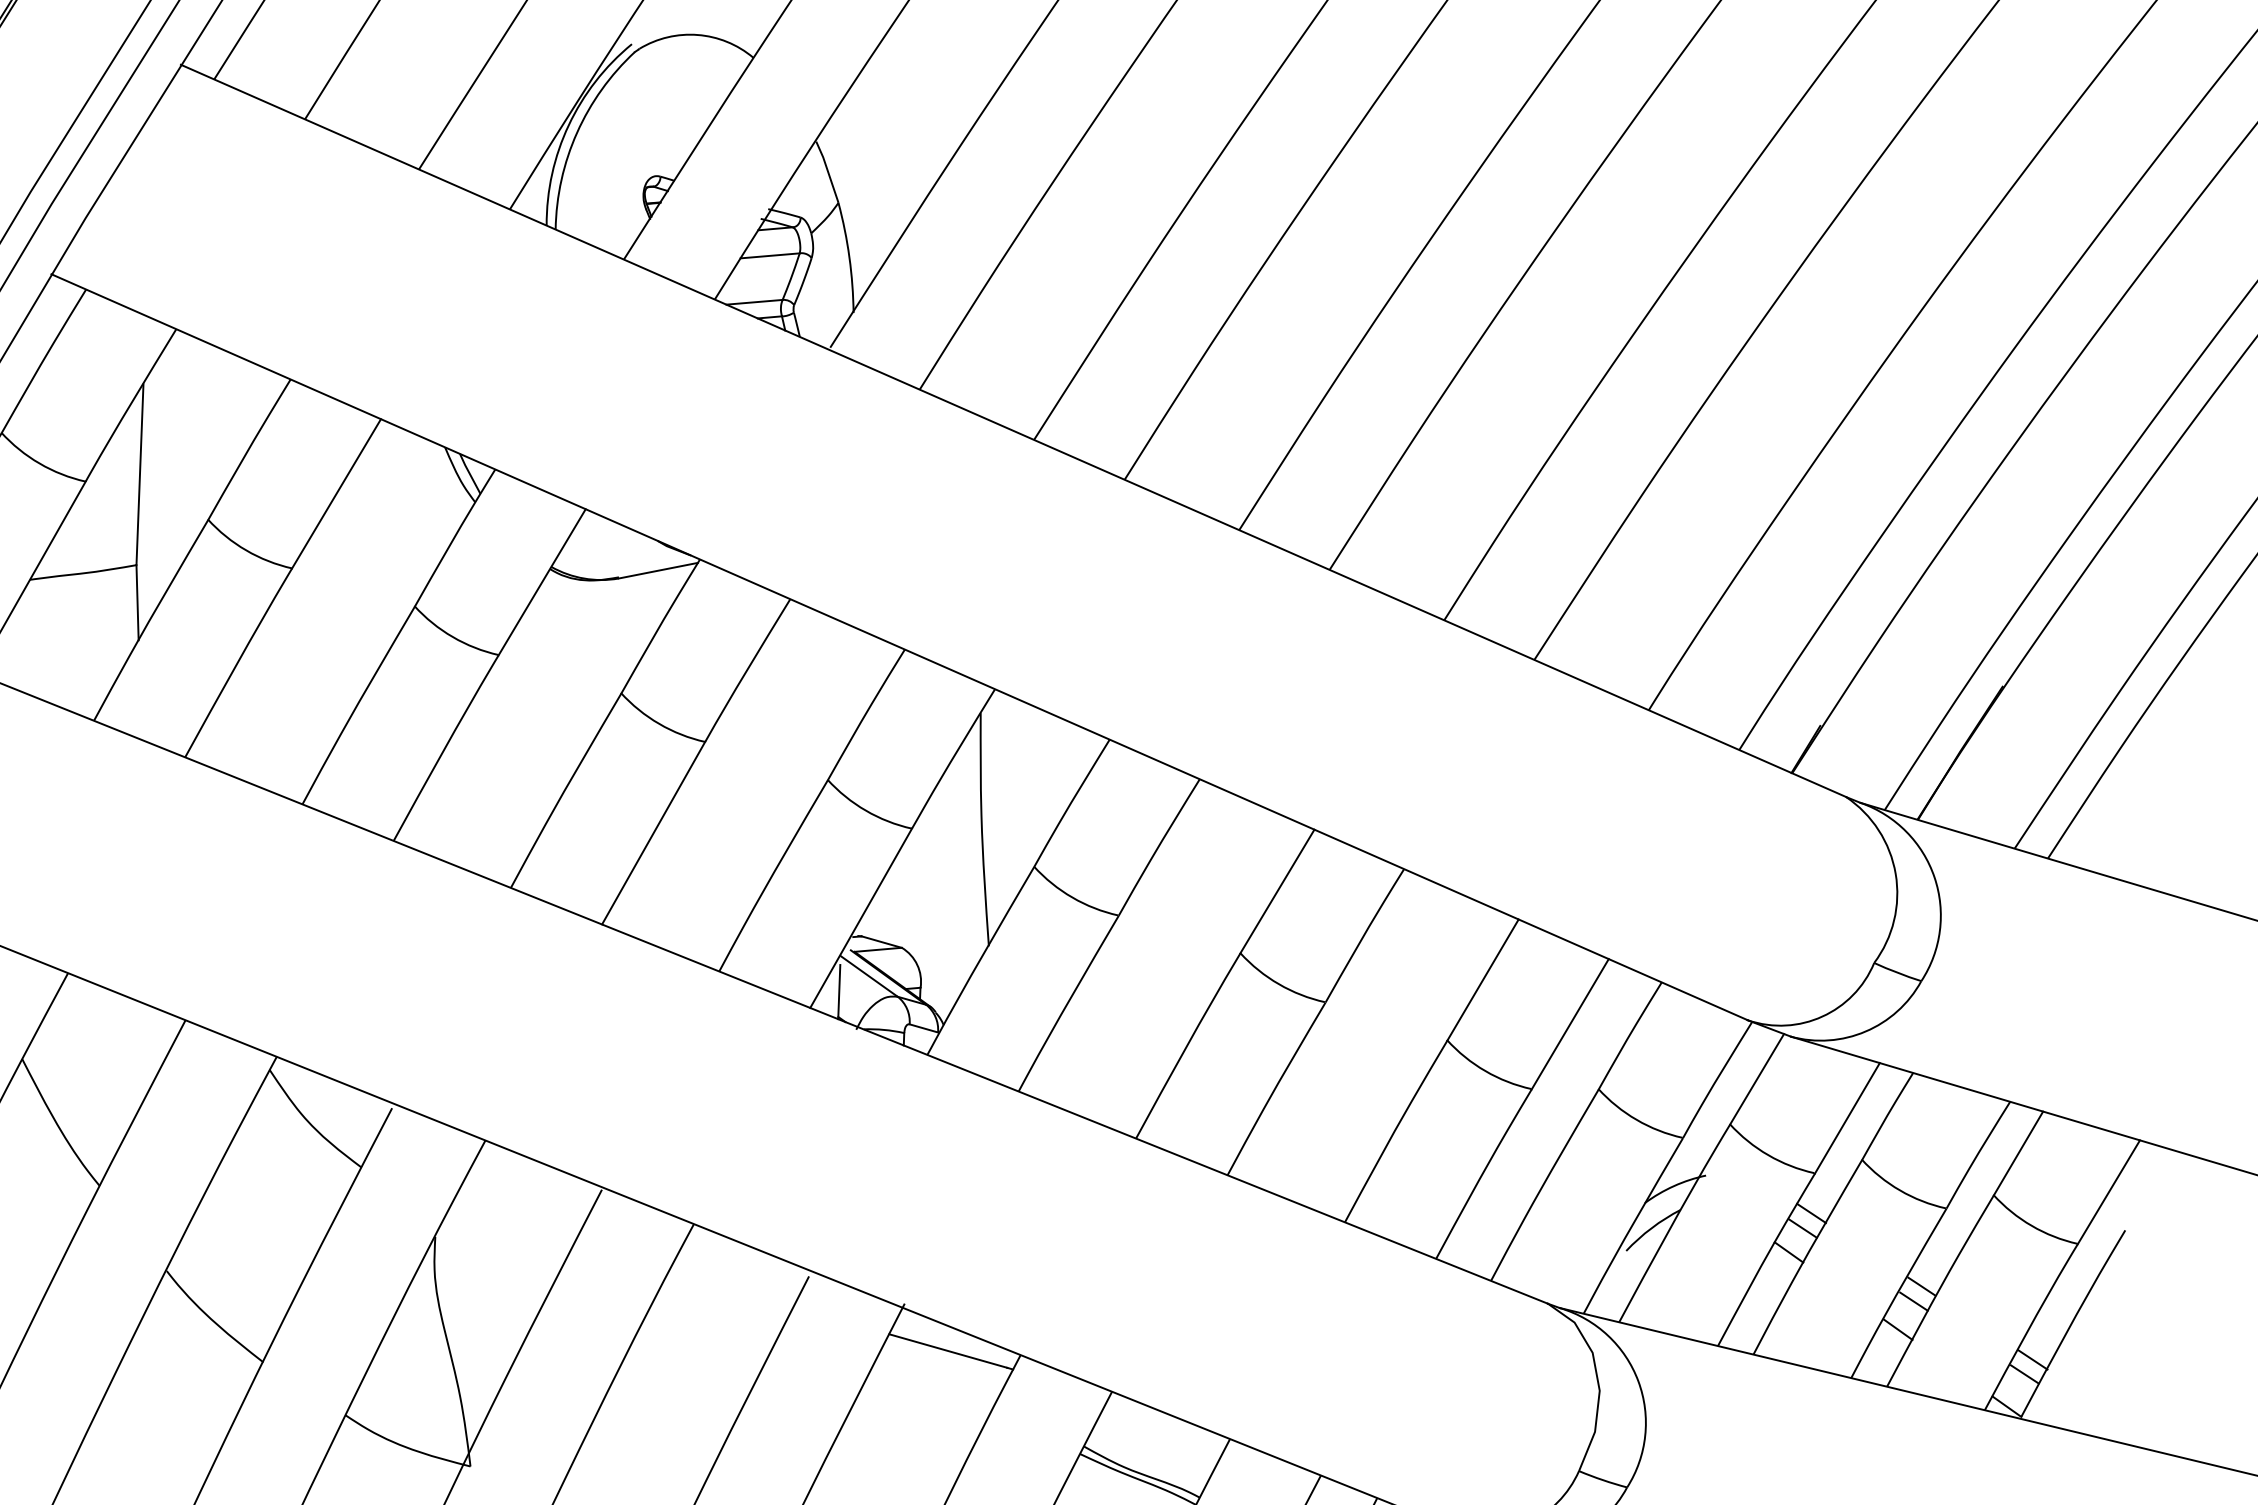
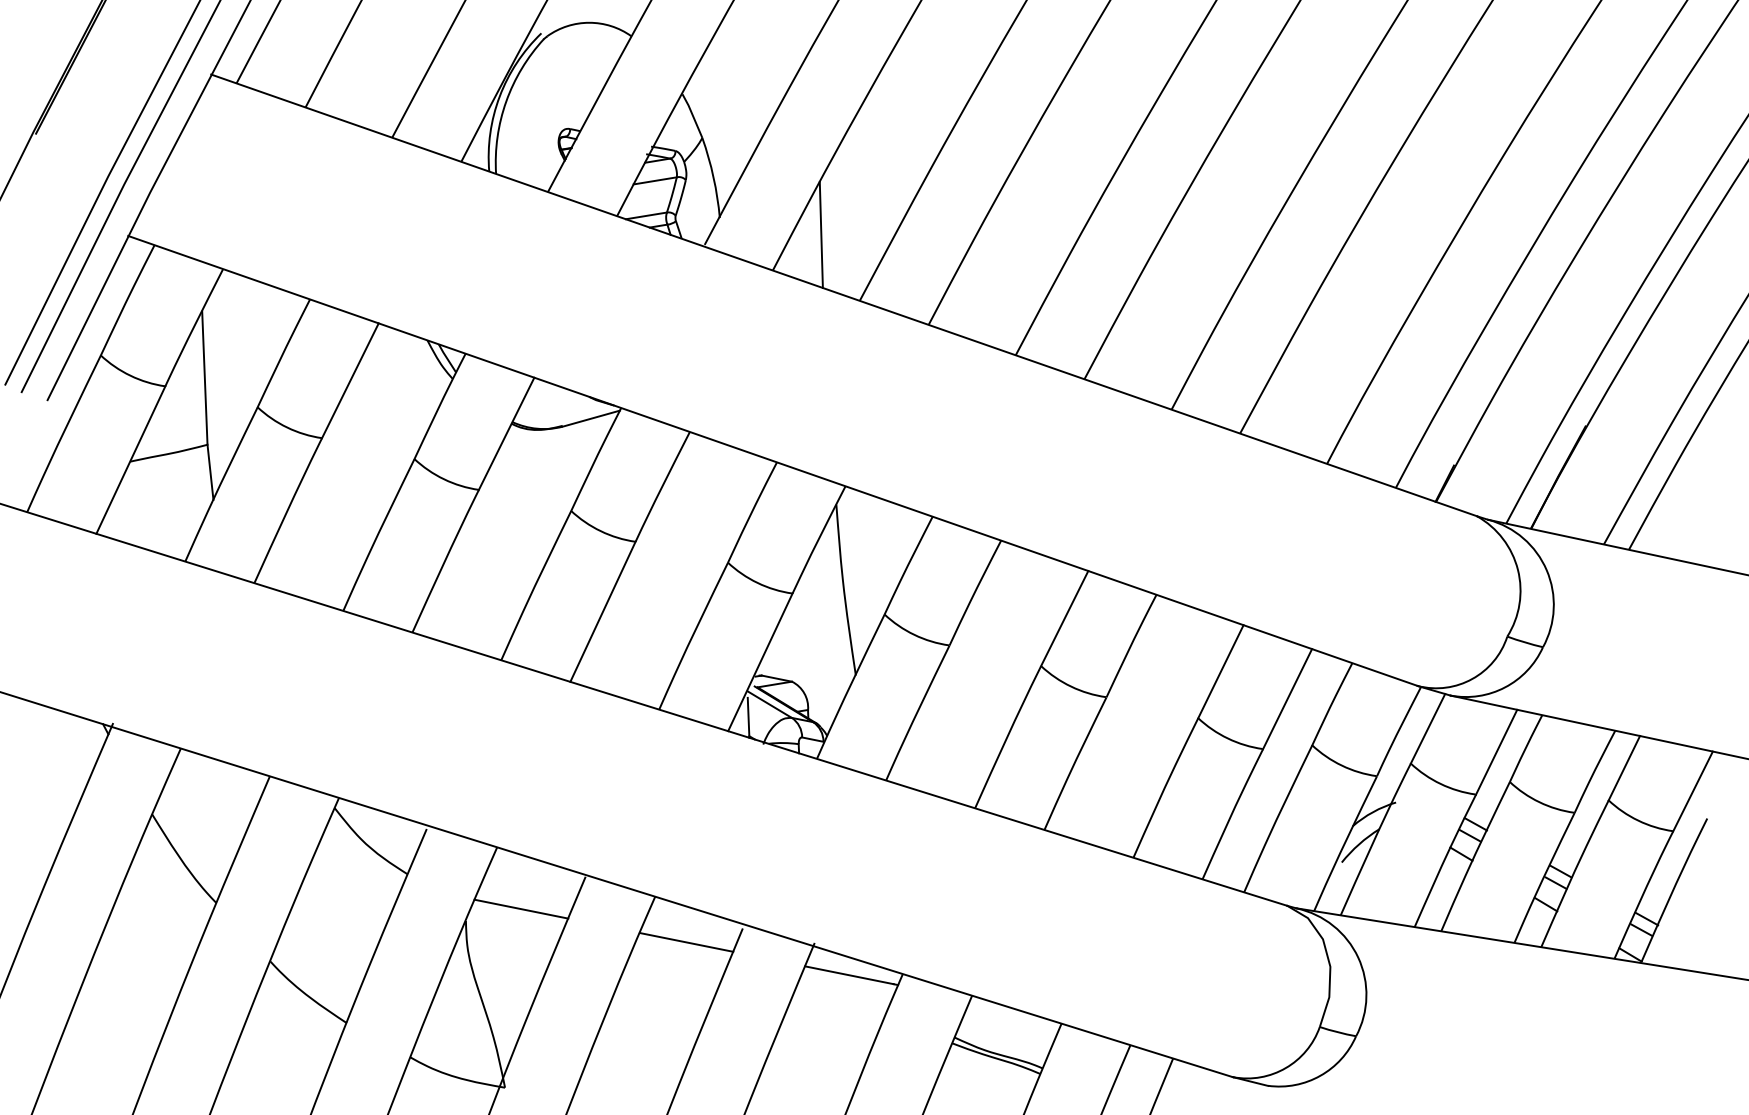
line: (987, 345) -> (820, 234), added
line: (511, 1225) -> (521, 908), added
line: (731, 1289) -> (686, 942), added

